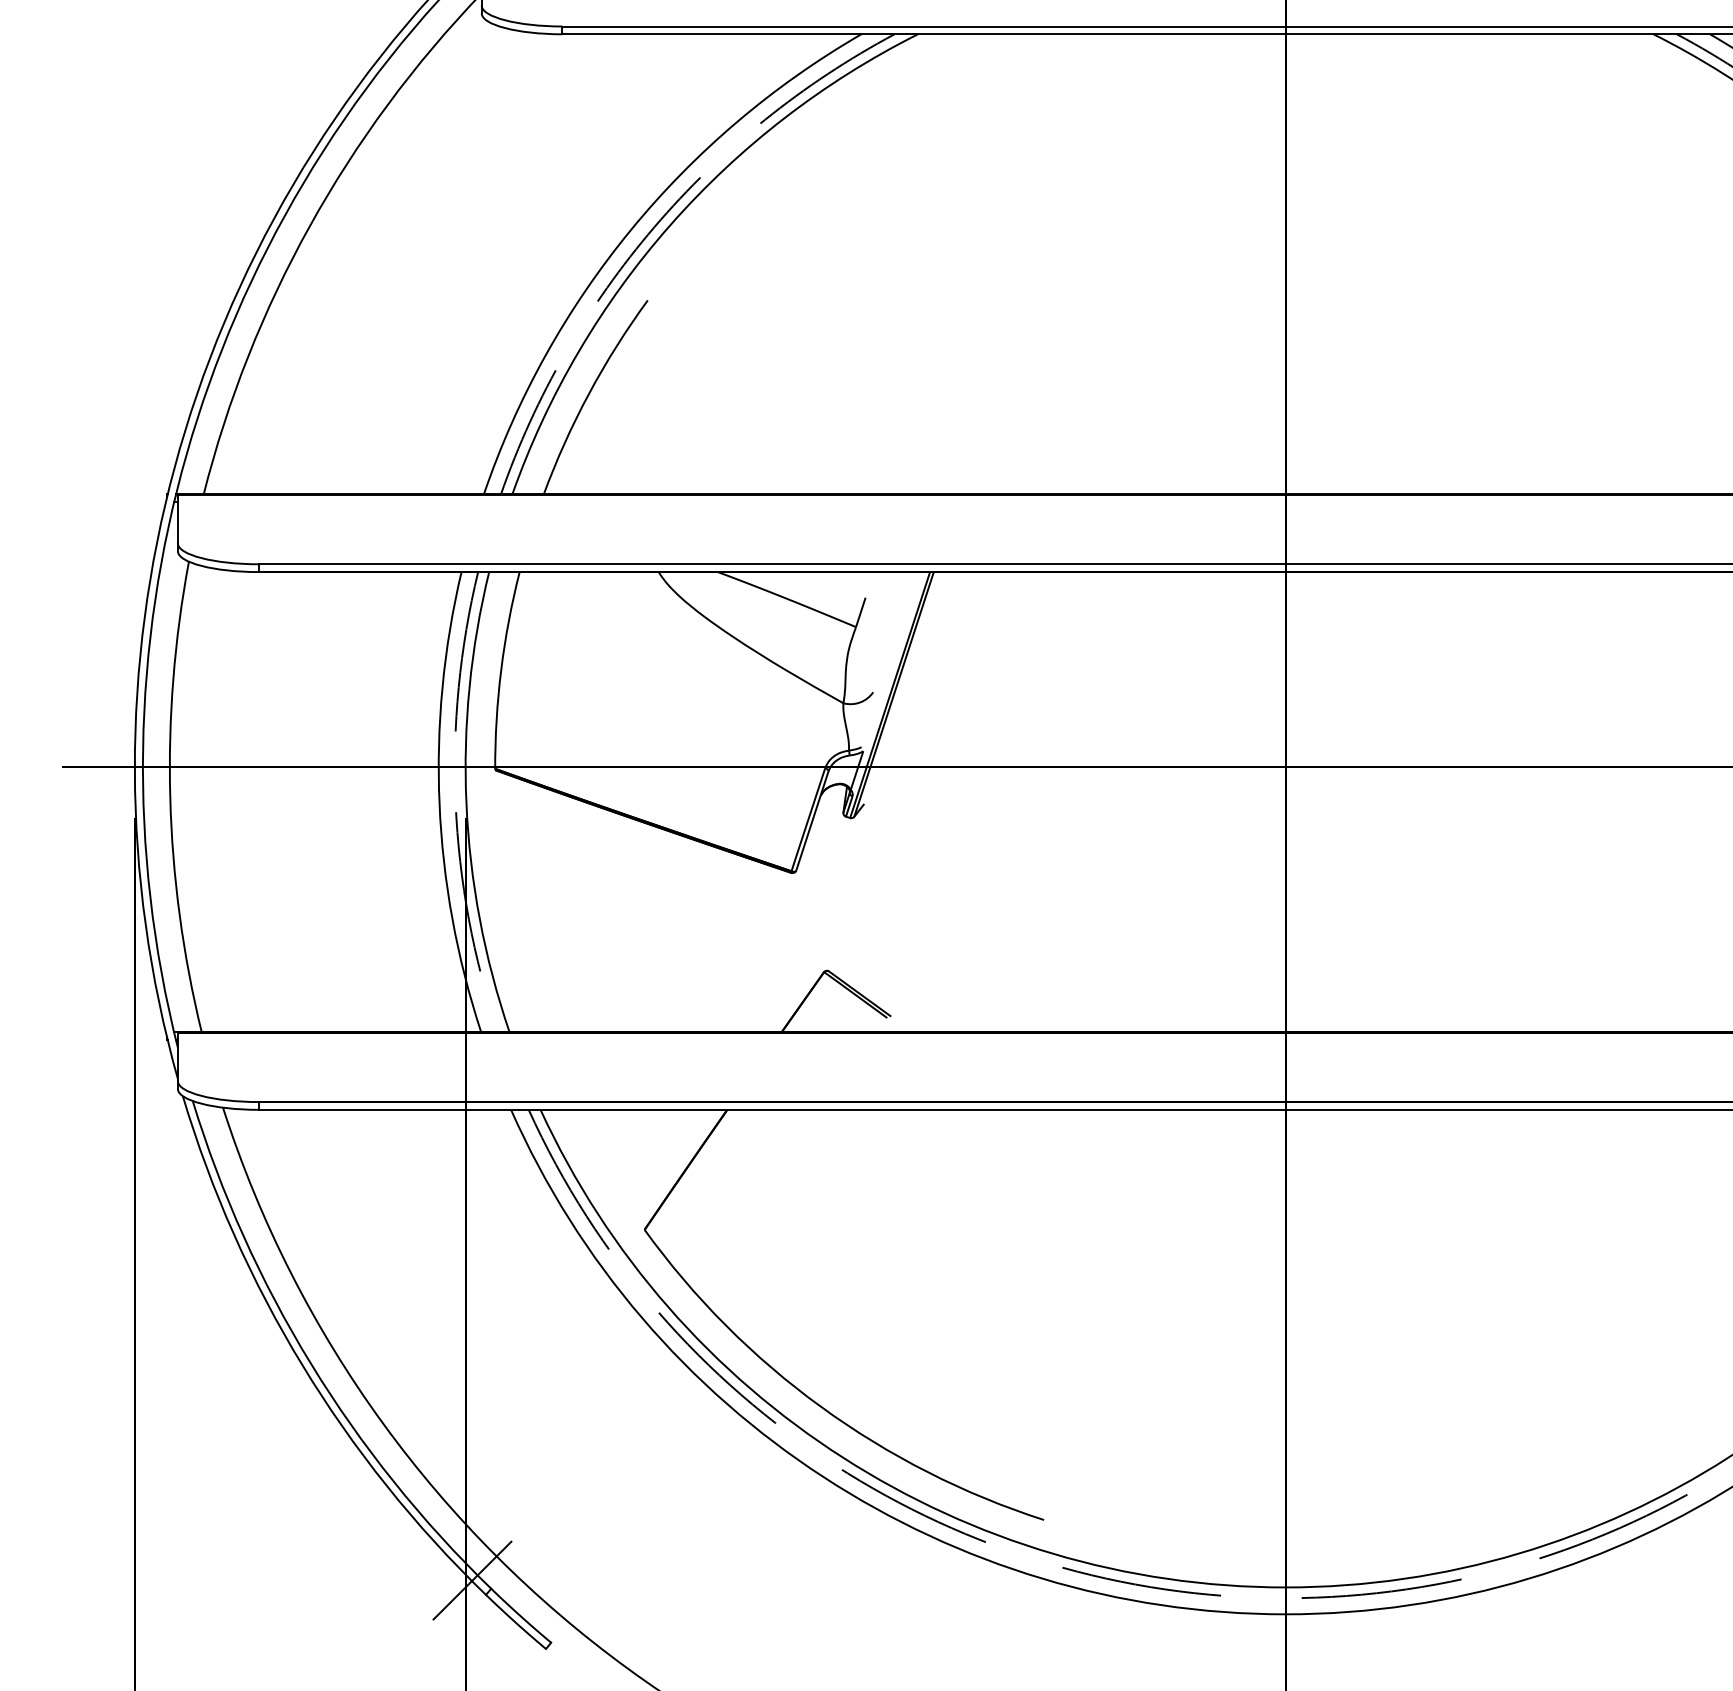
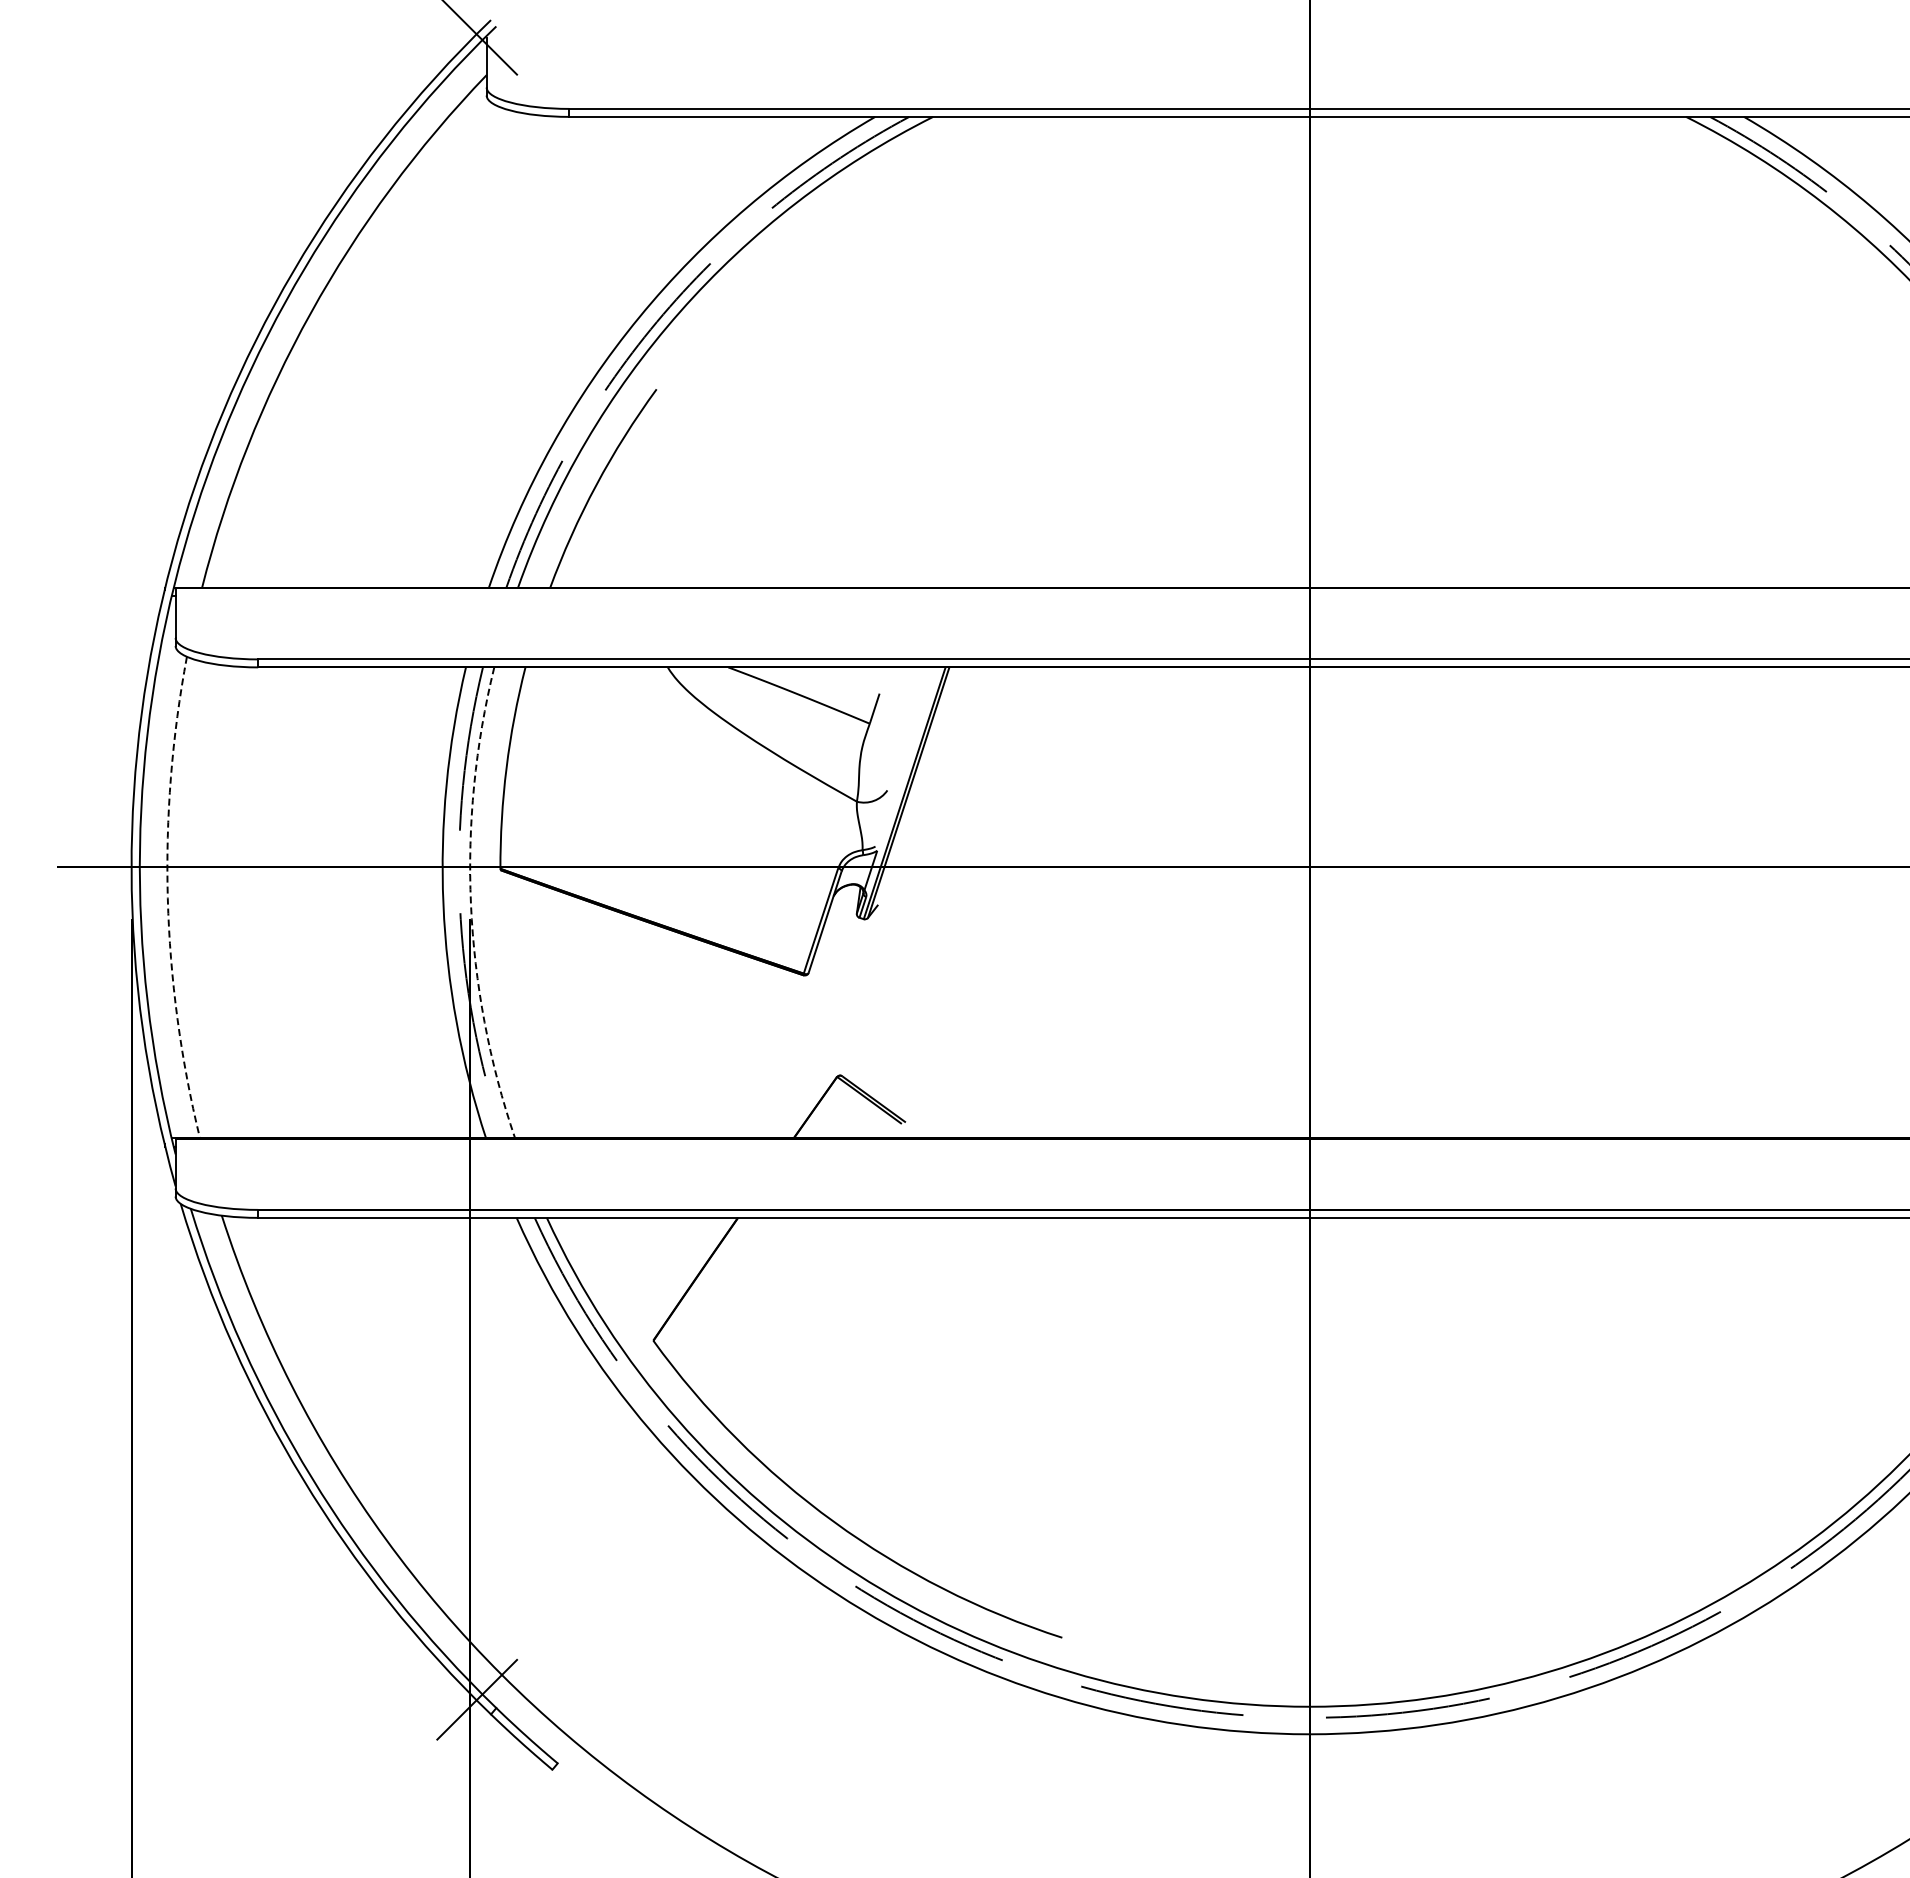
arc: (169, 797) -> (167, 898), solid -> dashed
arc: (465, 803) -> (470, 904), solid -> dashed

